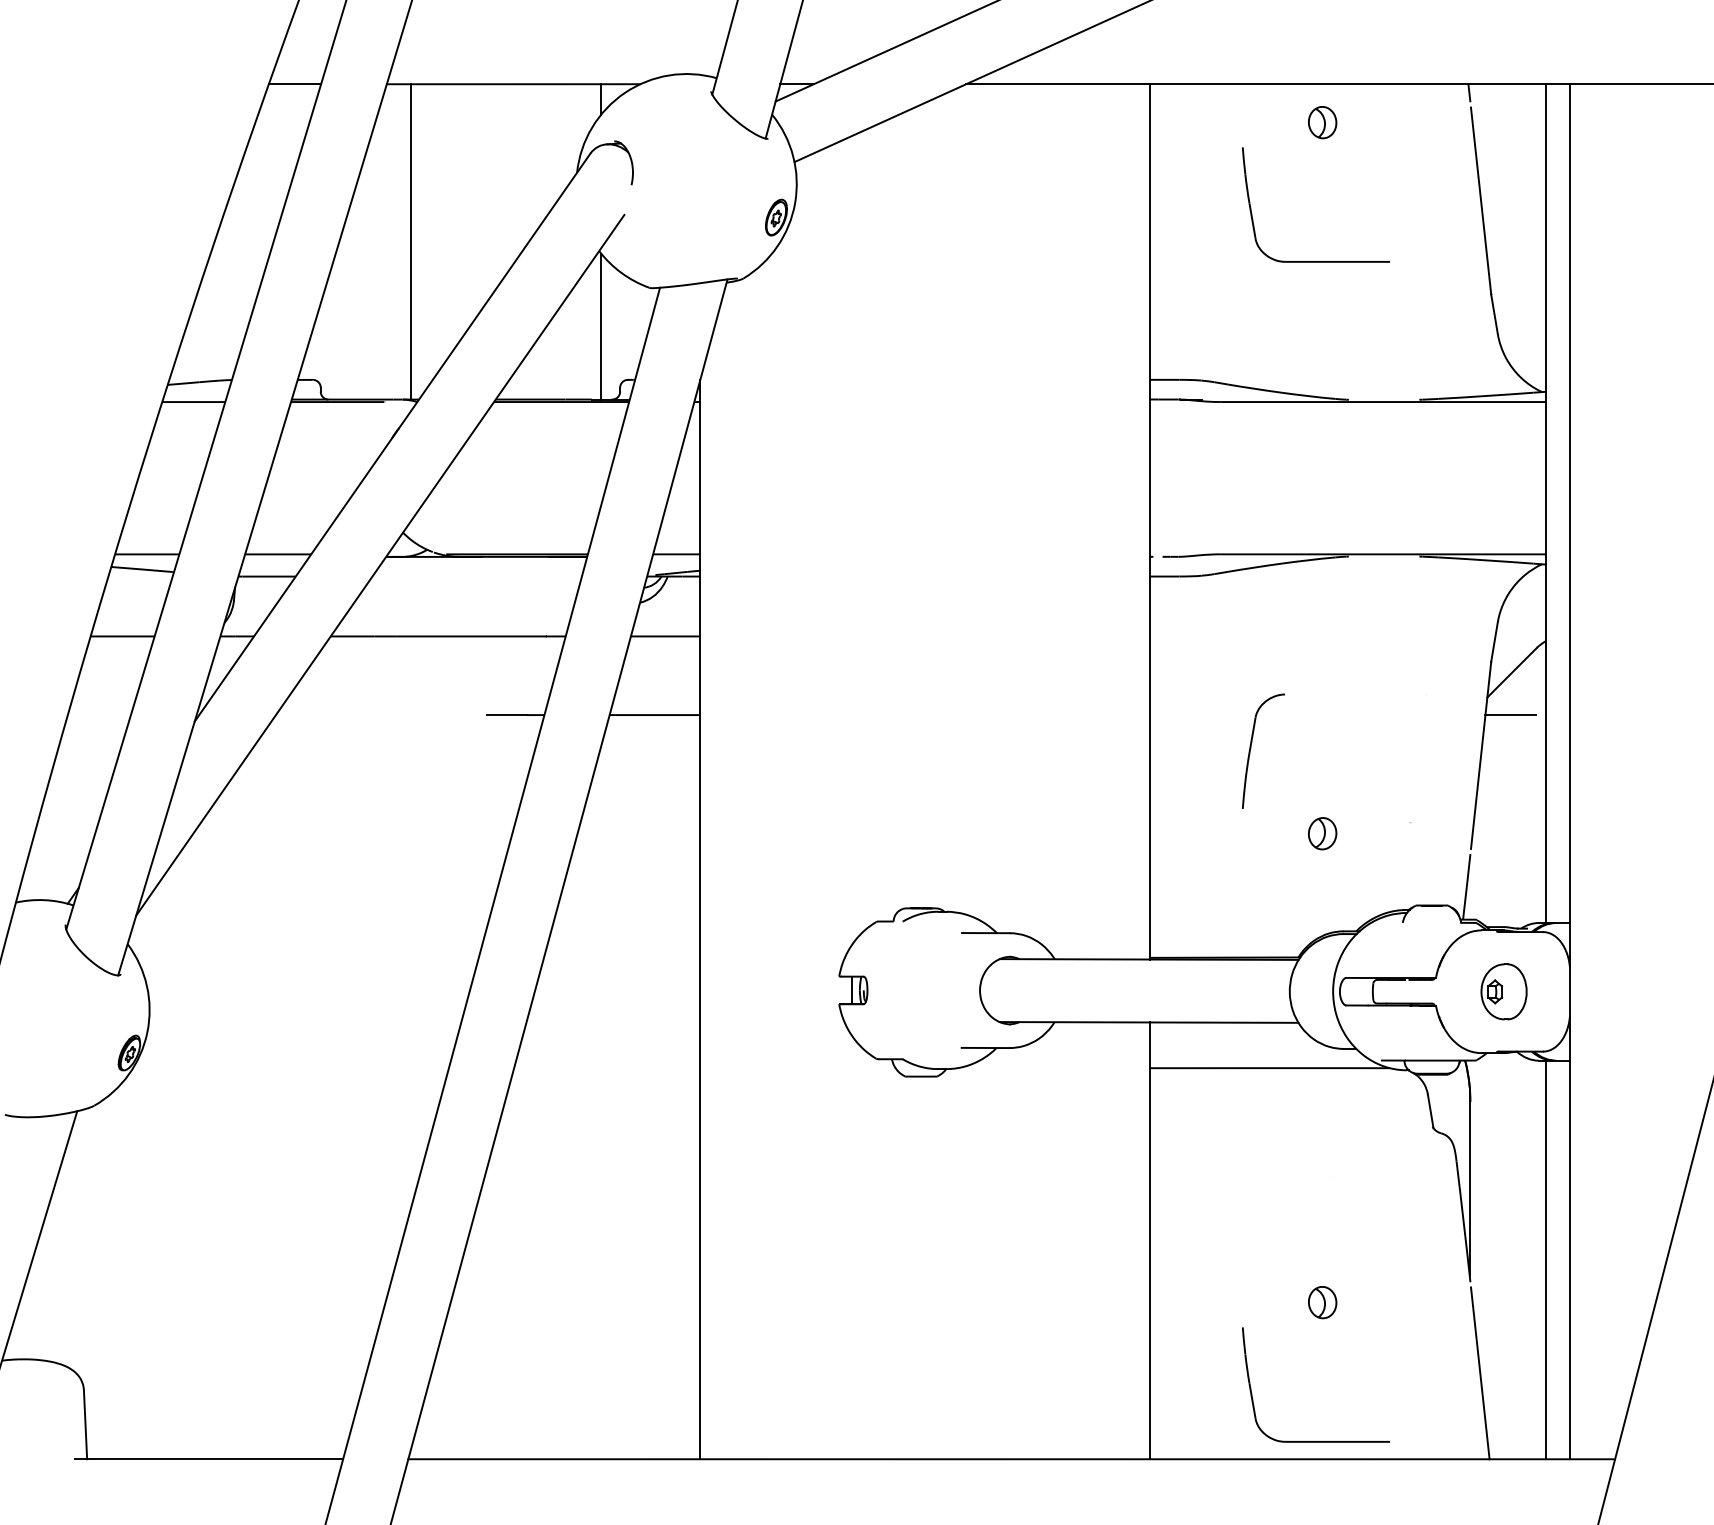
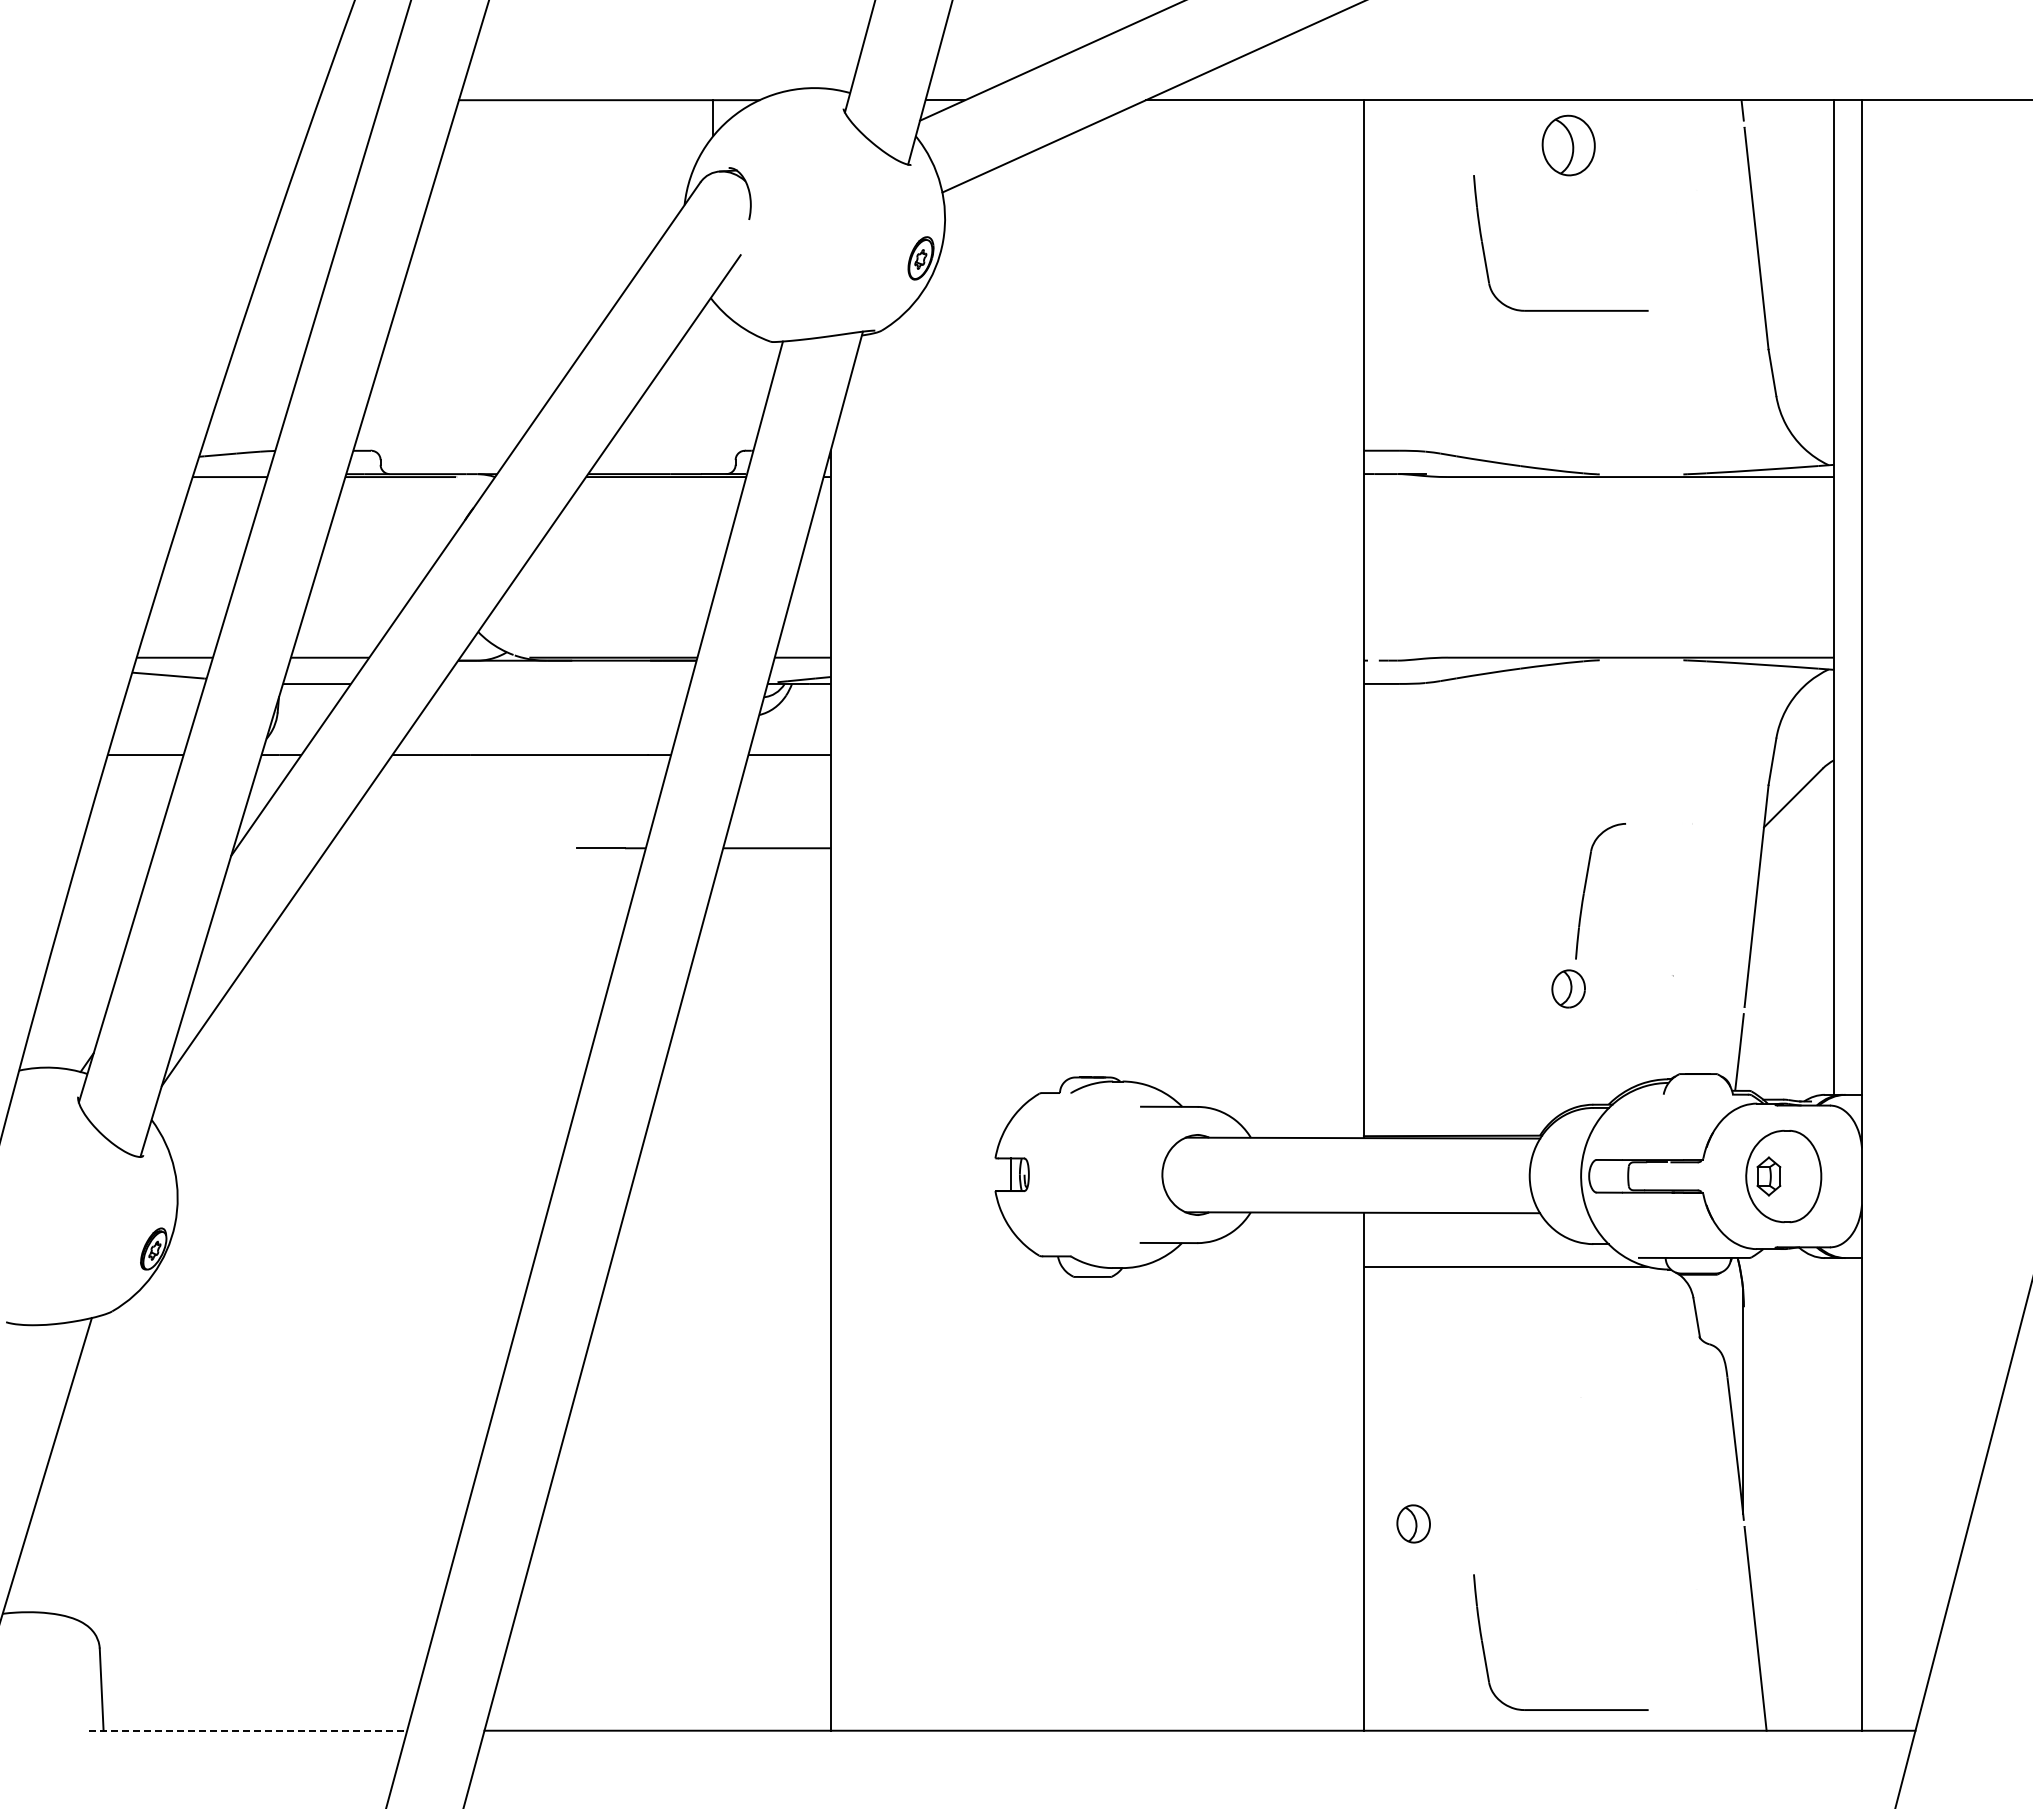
line: (295, 84) -> (350, 100), removed
part: (1322, 122) -> (1568, 145), size x1.6
line: (410, 242) -> (487, 287), removed
line: (601, 326) -> (713, 387), removed
line: (1510, 715) -> (1791, 848), removed
part: (1250, 751) -> (1585, 891), moved
part: (1503, 991) -> (1783, 1176), size x1.4
line: (1546, 1260) -> (1834, 1494), removed
part: (1322, 1302) -> (1413, 1523), moved
line: (209, 1459) -> (248, 1730), solid -> dashed

